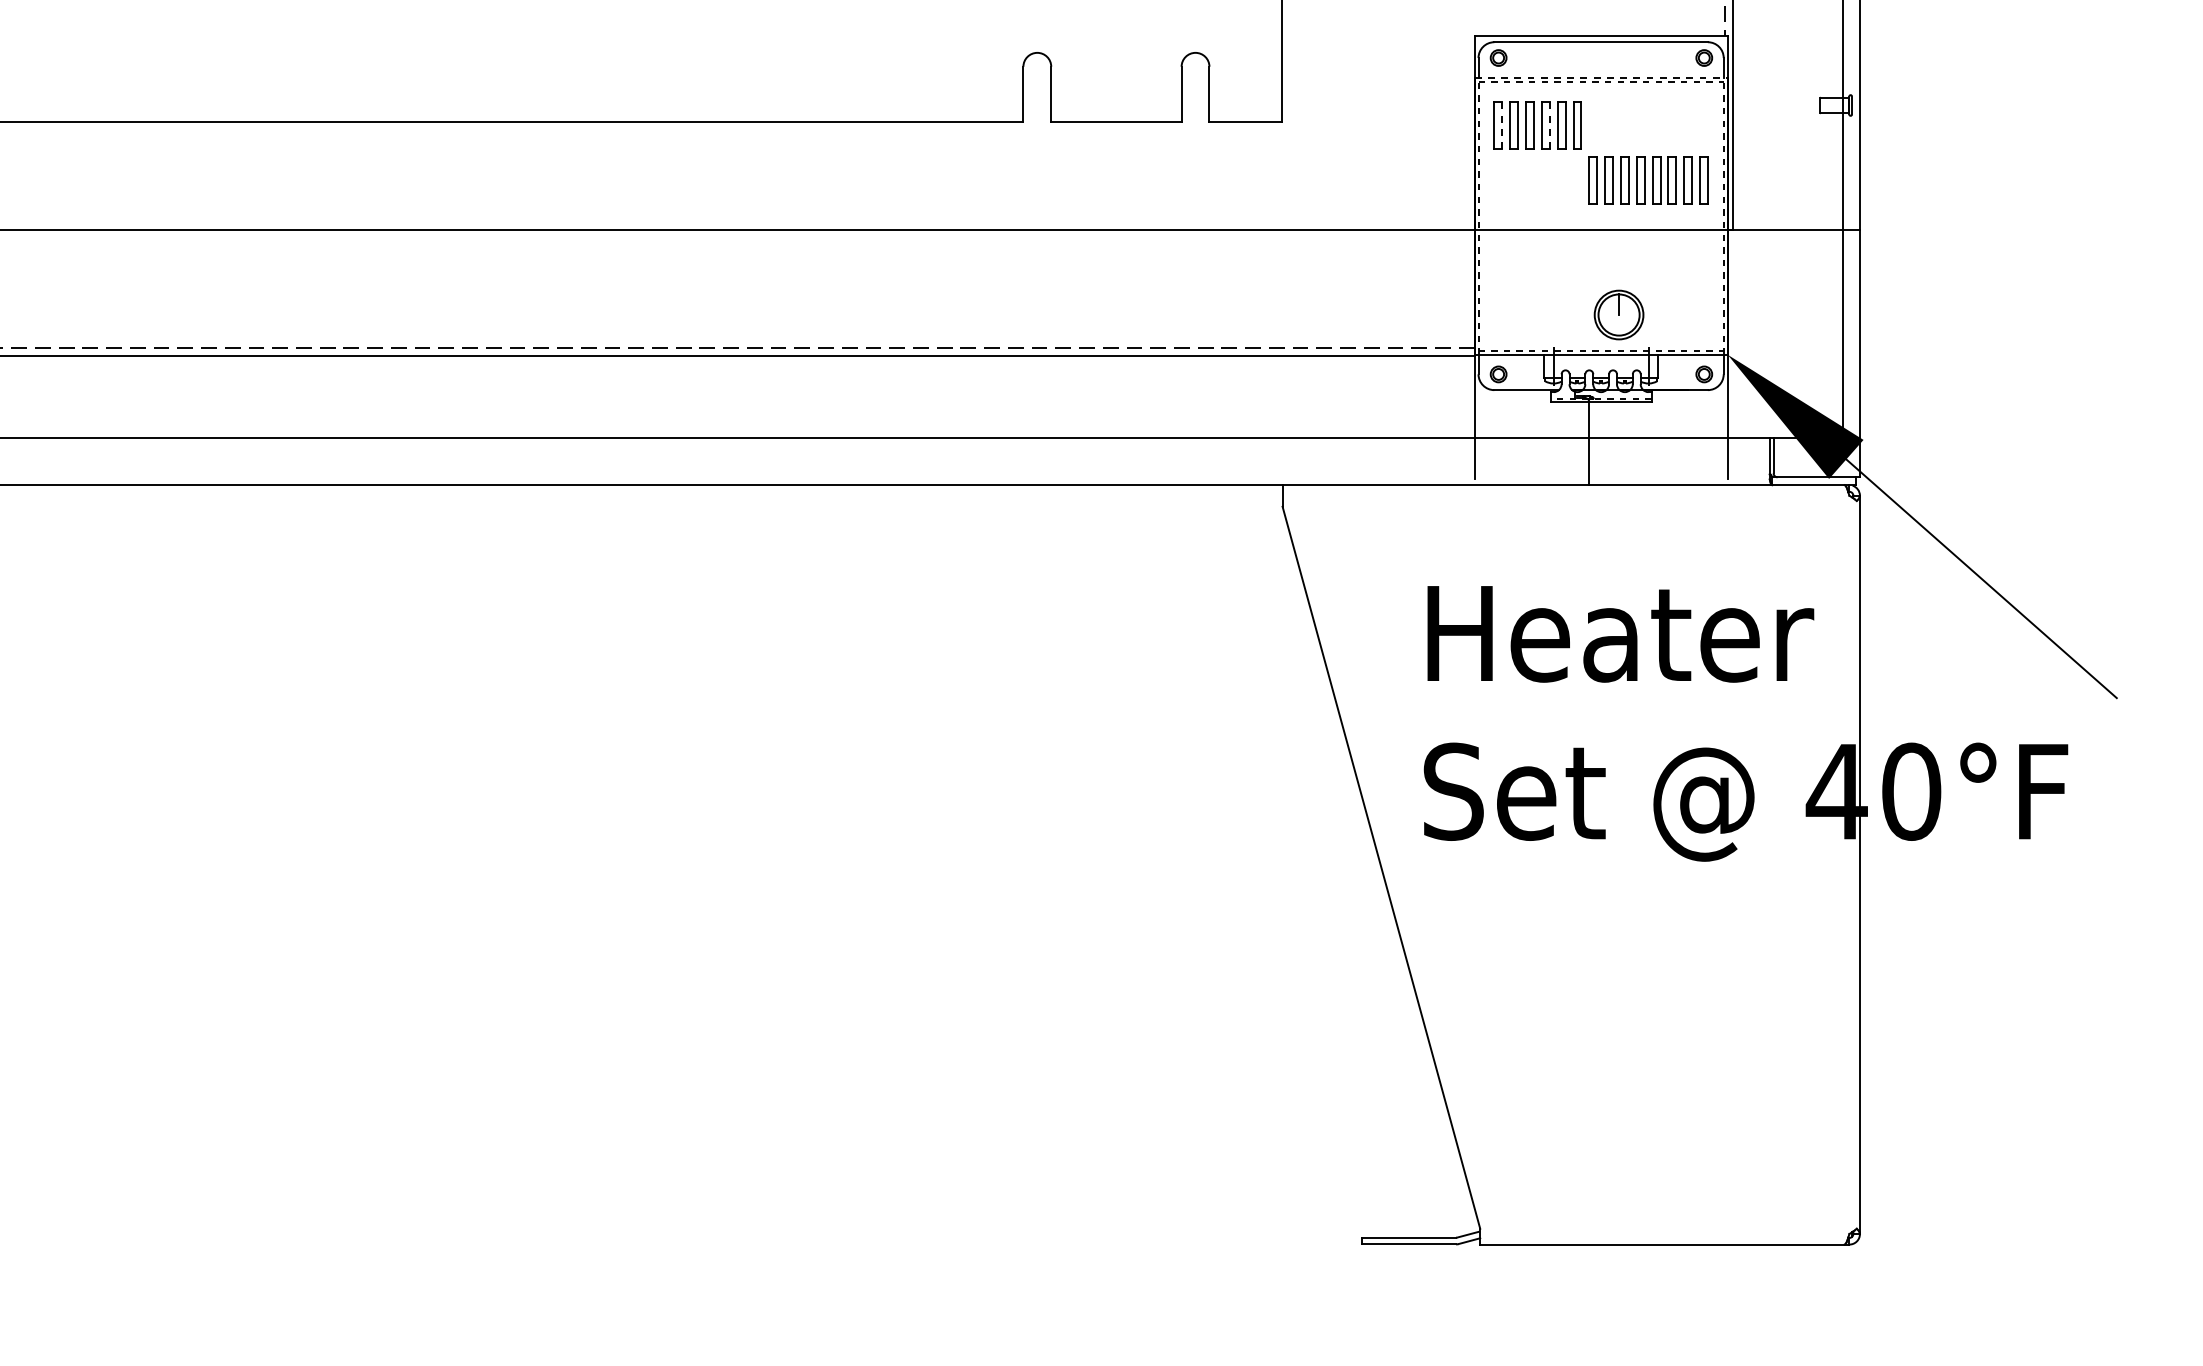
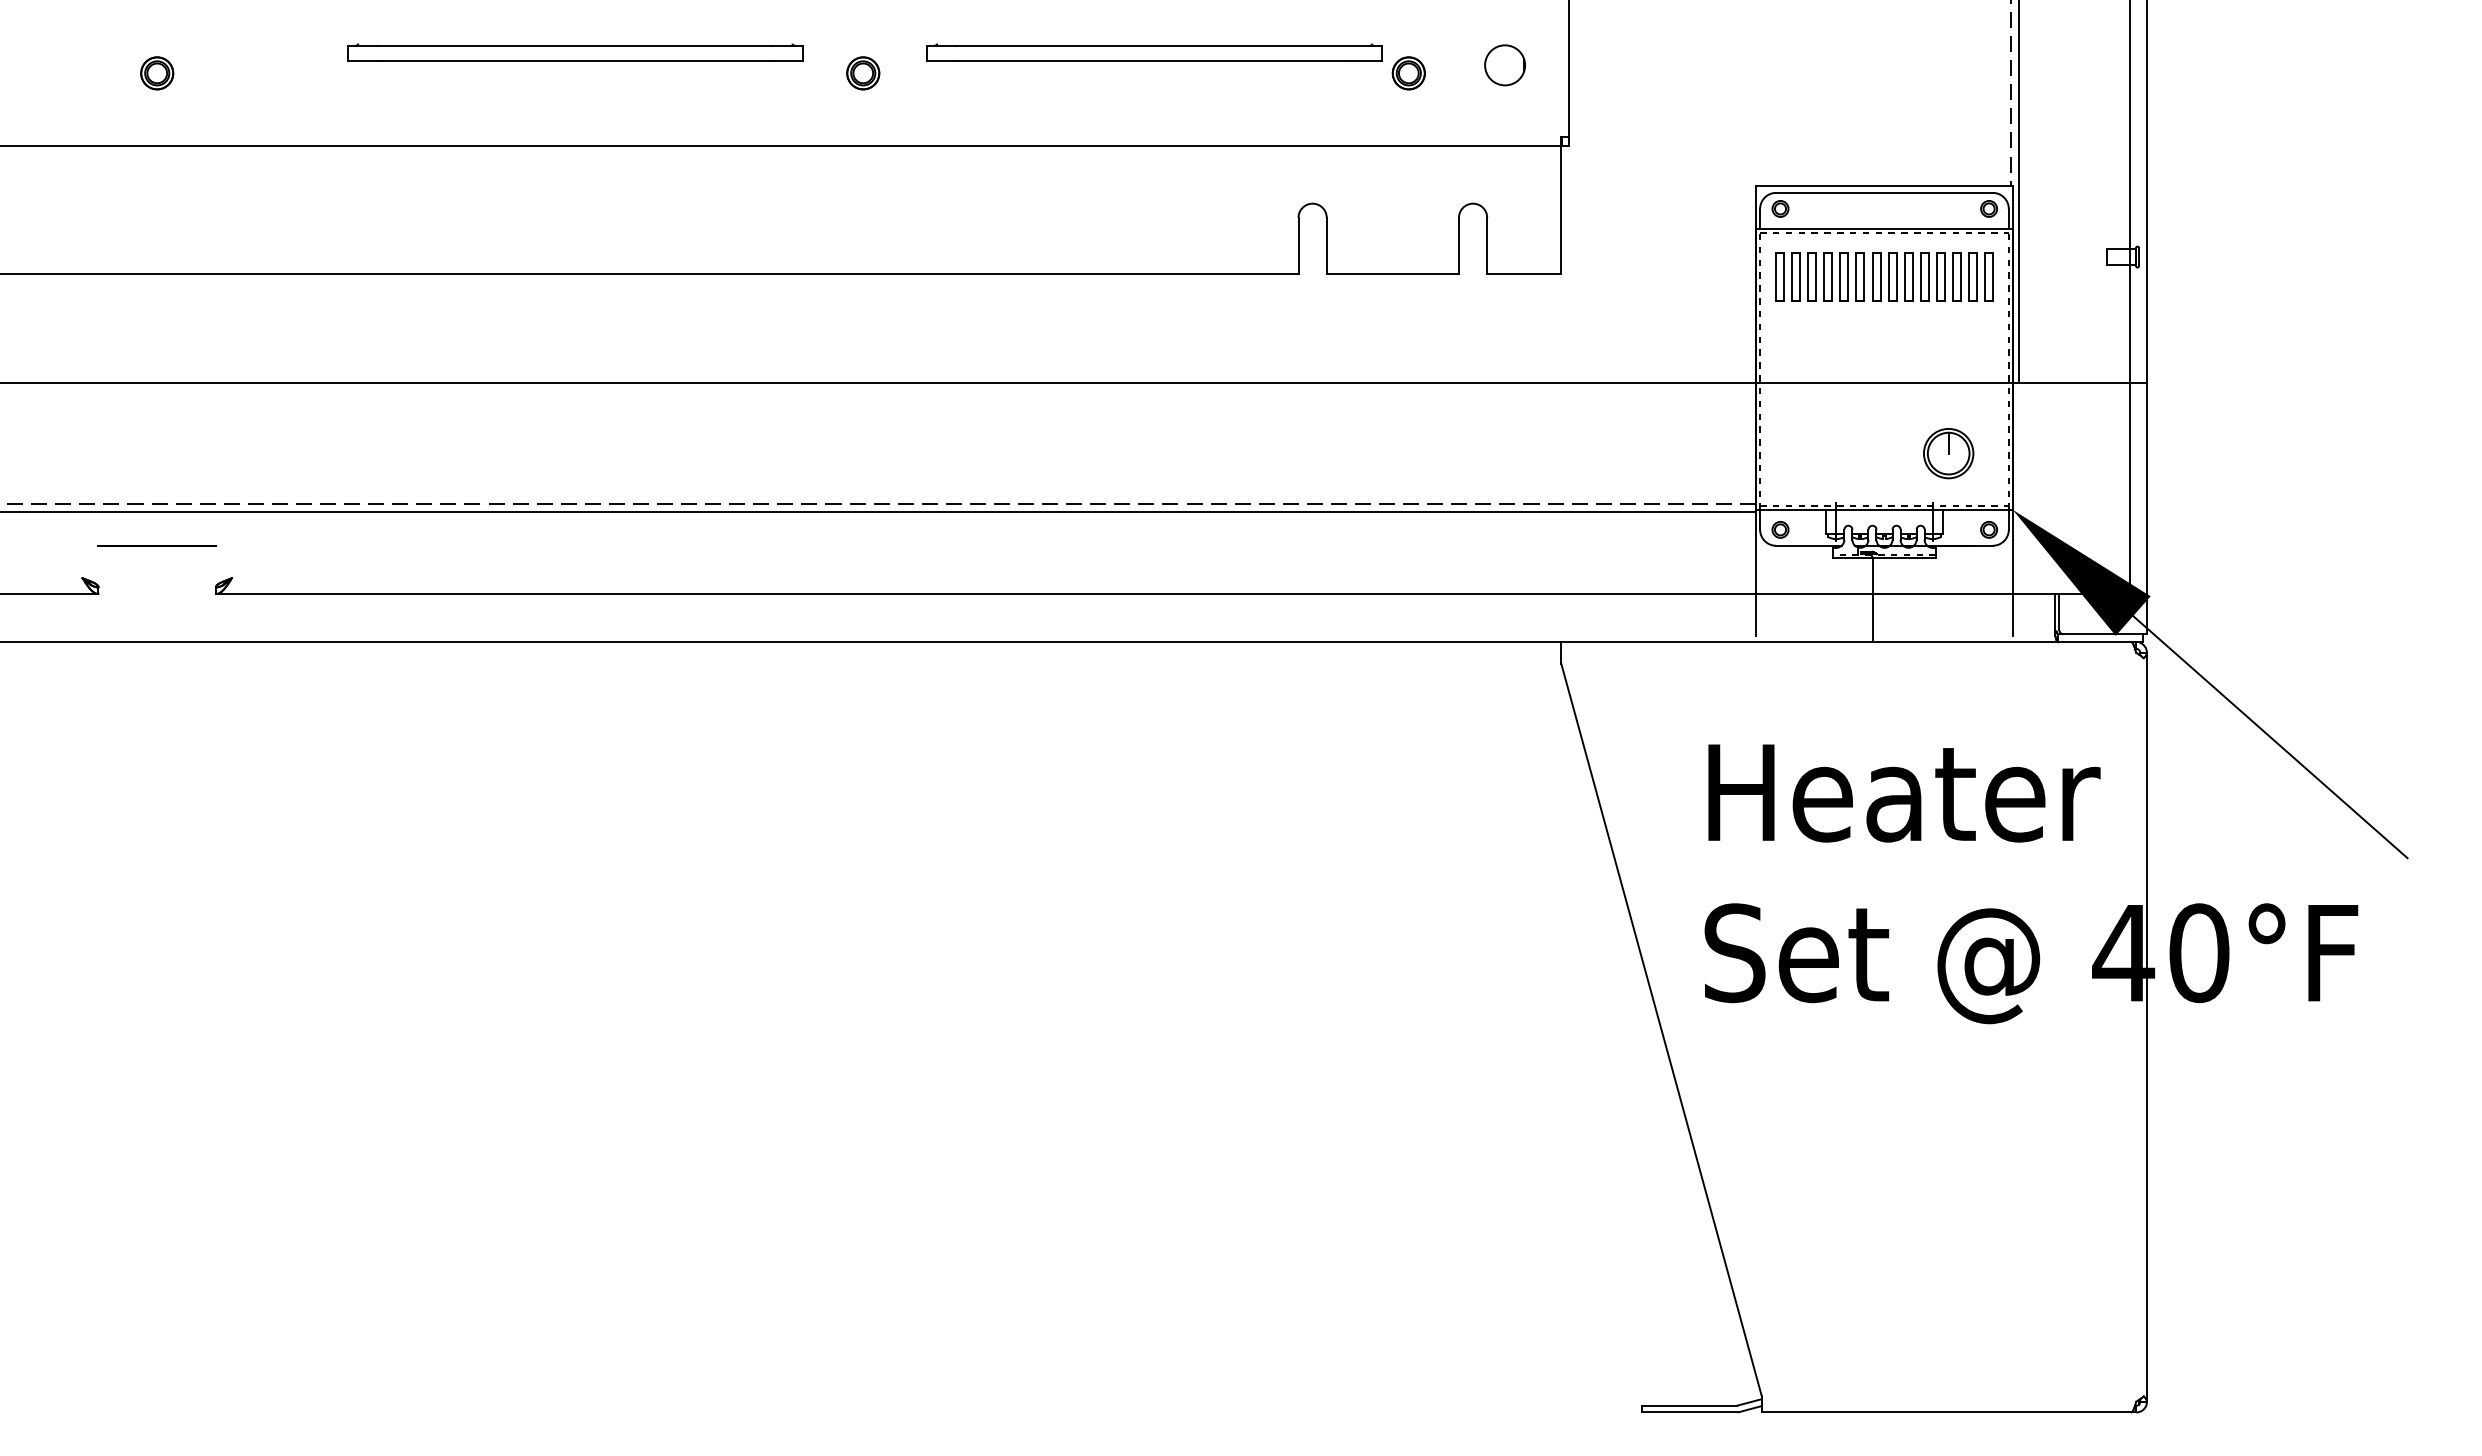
line: (1602, 77) -> (1885, 228), dashed -> solid
line: (1502, 124) -> (1784, 276), dashed -> solid
line: (1549, 124) -> (1832, 276), dashed -> solid
part: (1648, 179) -> (1932, 276), moved
part: (1618, 314) -> (1948, 453), moved

